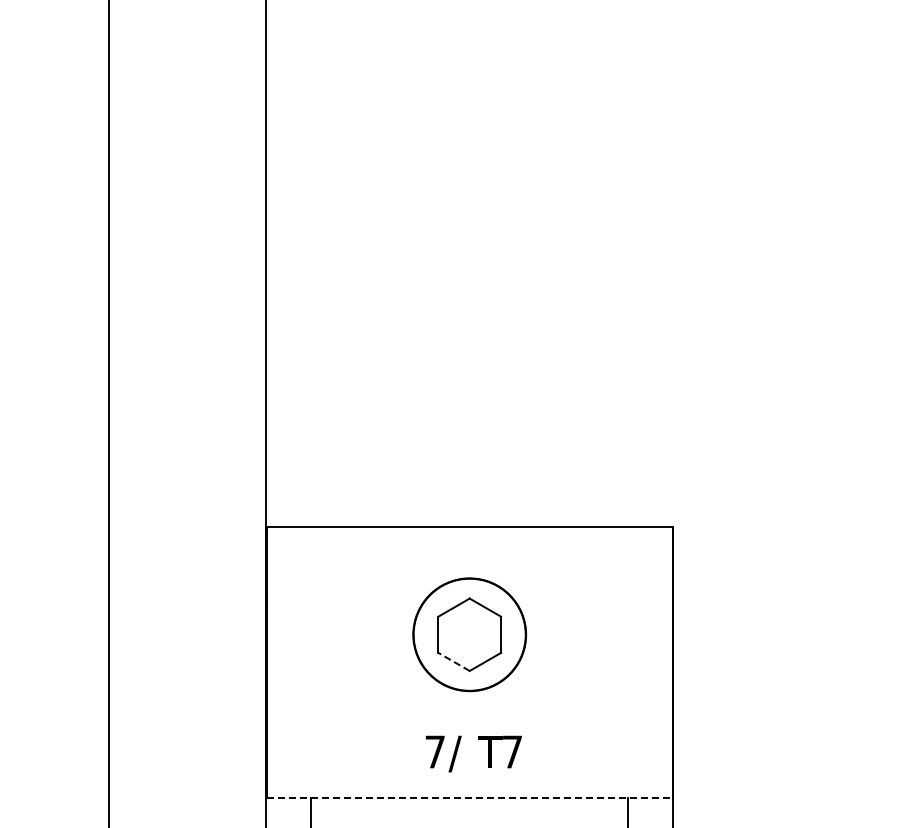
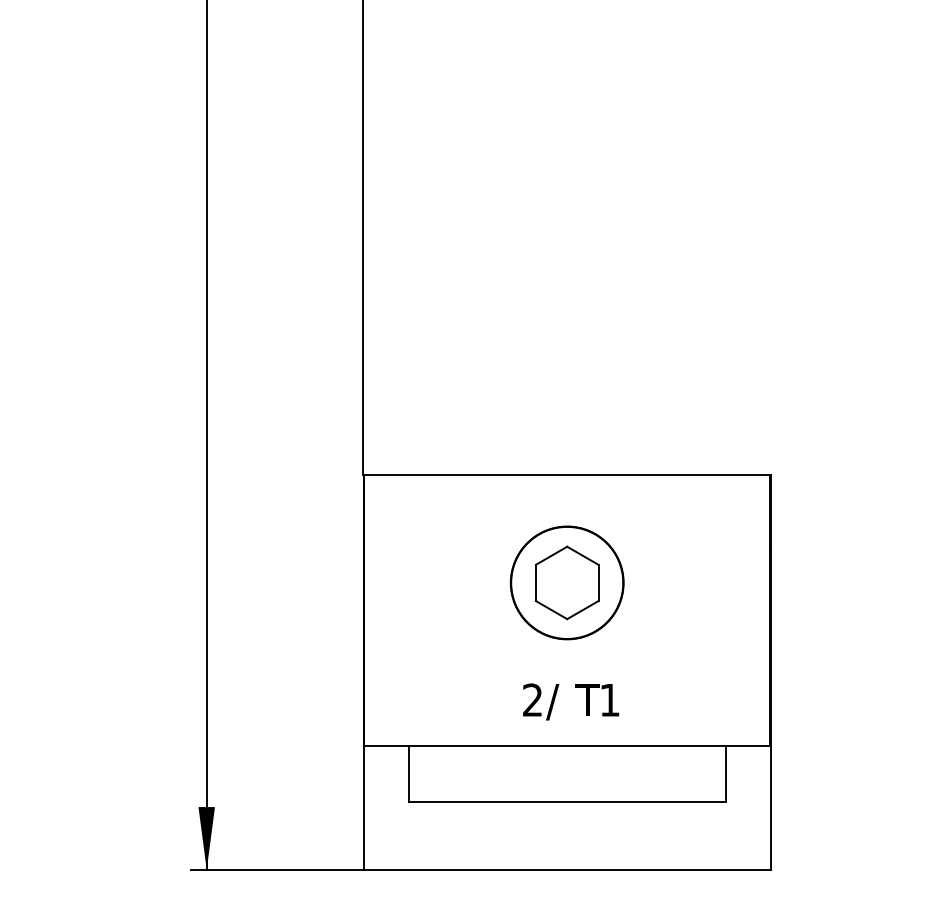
line: (453, 661) -> (551, 609), dashed -> solid
text: (434, 751) -> (532, 699), 7 -> 2
text: (511, 752) -> (609, 700), 7 -> 1
line: (469, 797) -> (567, 745), dashed -> solid

